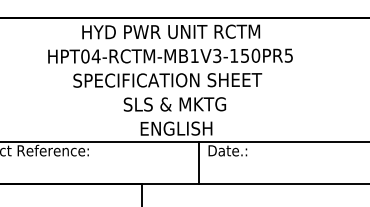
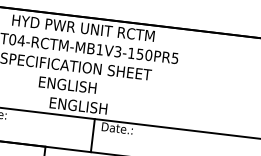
text: (174, 104) -> (79, 86), SLS & MKTG -> ENGLISH

